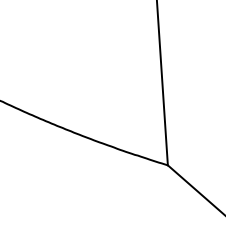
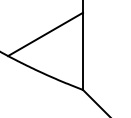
line: (89, 64) -> (45, 34), added

